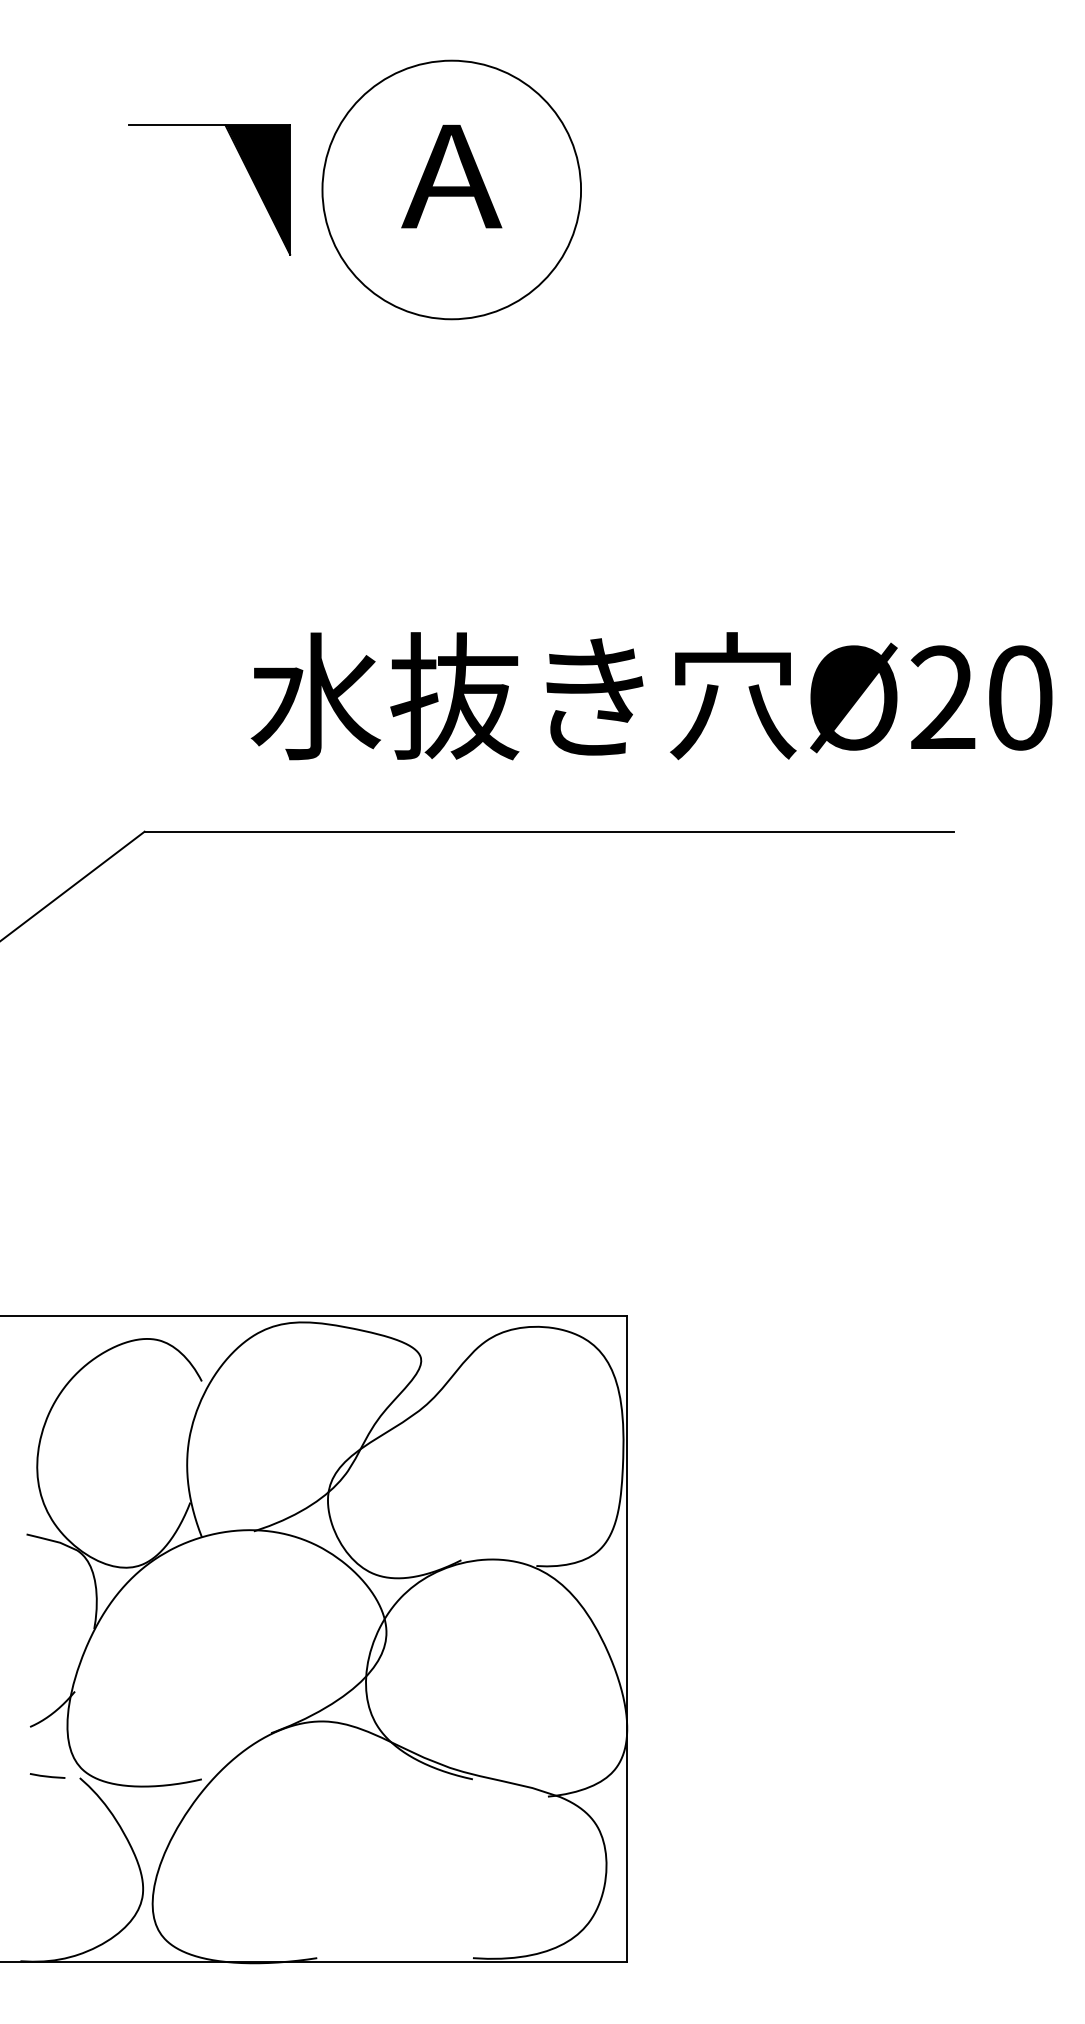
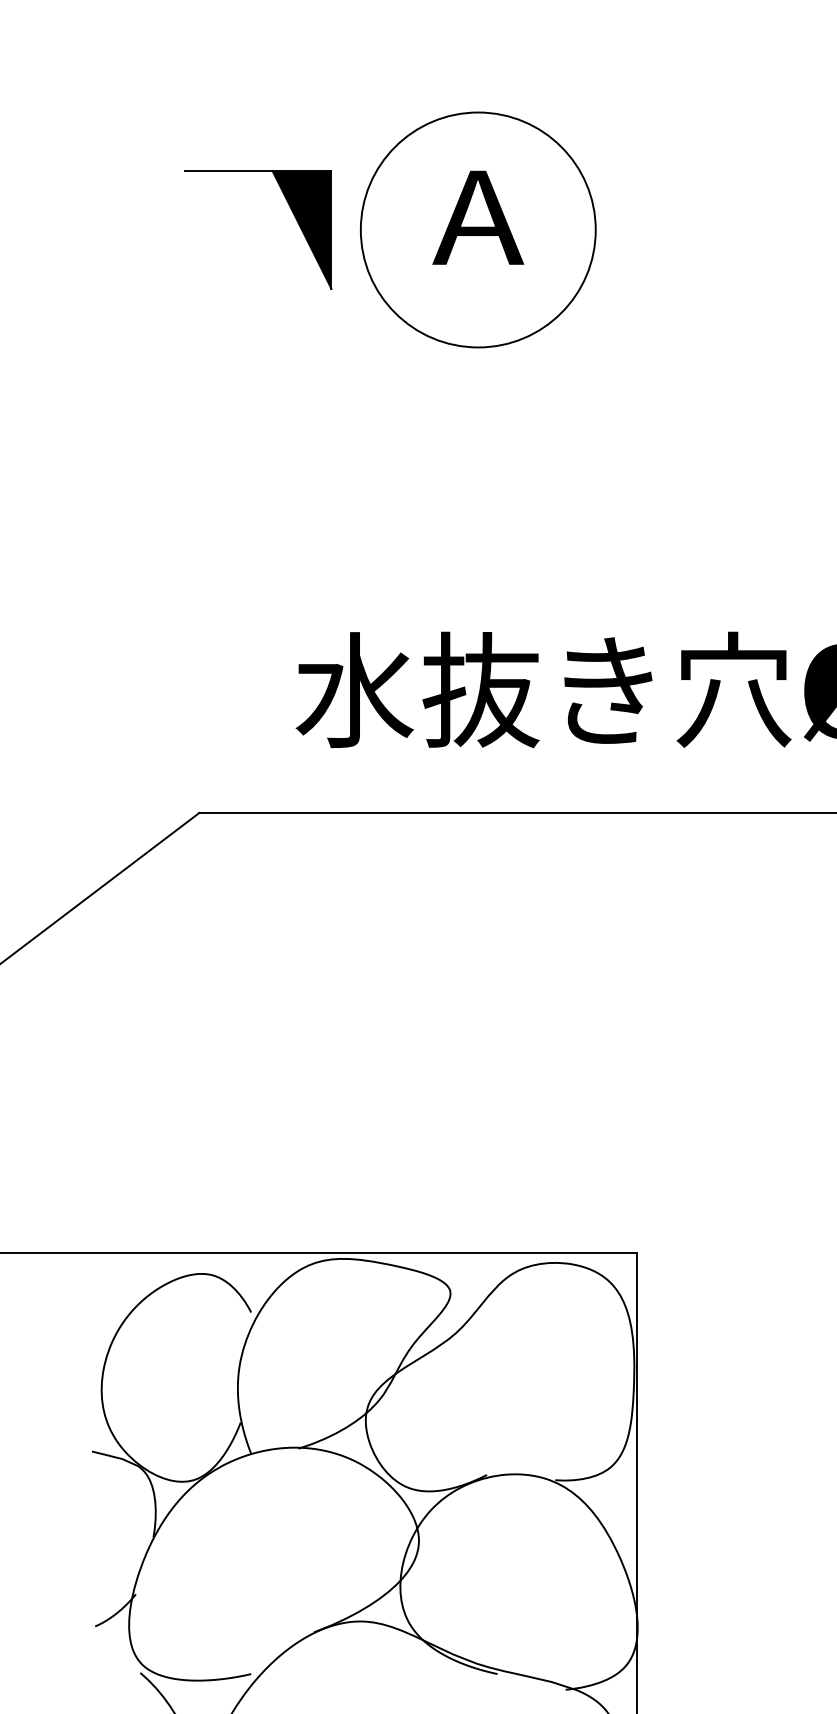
line: (47, 1775) -> (110, 1670), removed

